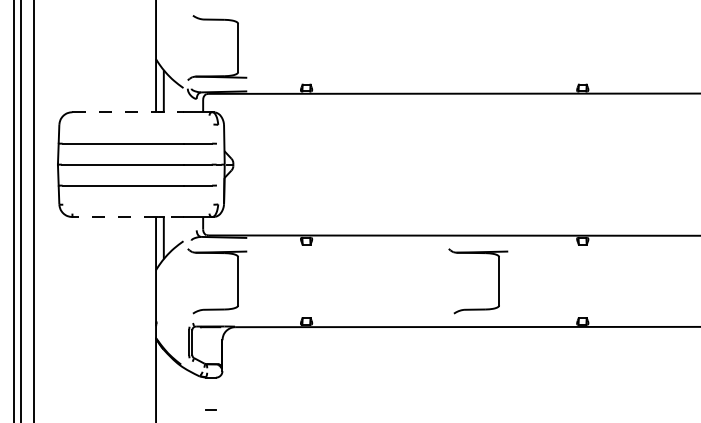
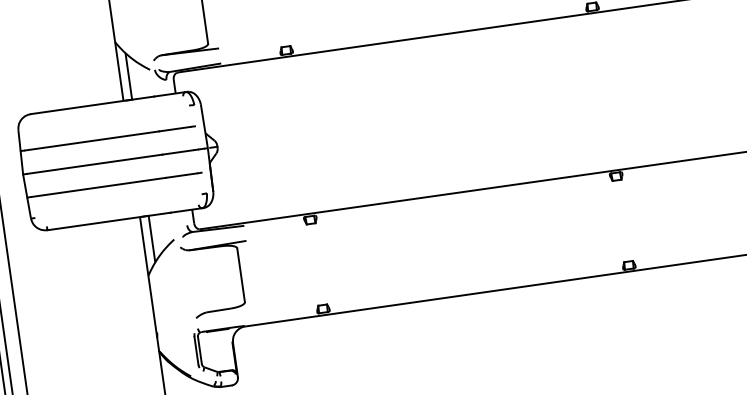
line: (128, 112) -> (93, 105), dashed -> solid
line: (128, 217) -> (109, 221), dashed -> solid
part: (498, 281) -> (529, 234), removed

